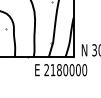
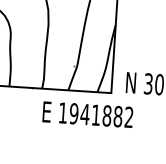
text: (65, 70) -> (95, 115), 2180000 -> 1941882

